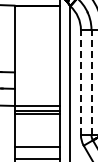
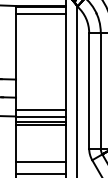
line: (36, 13) -> (40, 14), added
line: (80, 82) -> (88, 90), dashed -> solid
line: (91, 82) -> (100, 90), dashed -> solid
line: (36, 99) -> (40, 109), added

